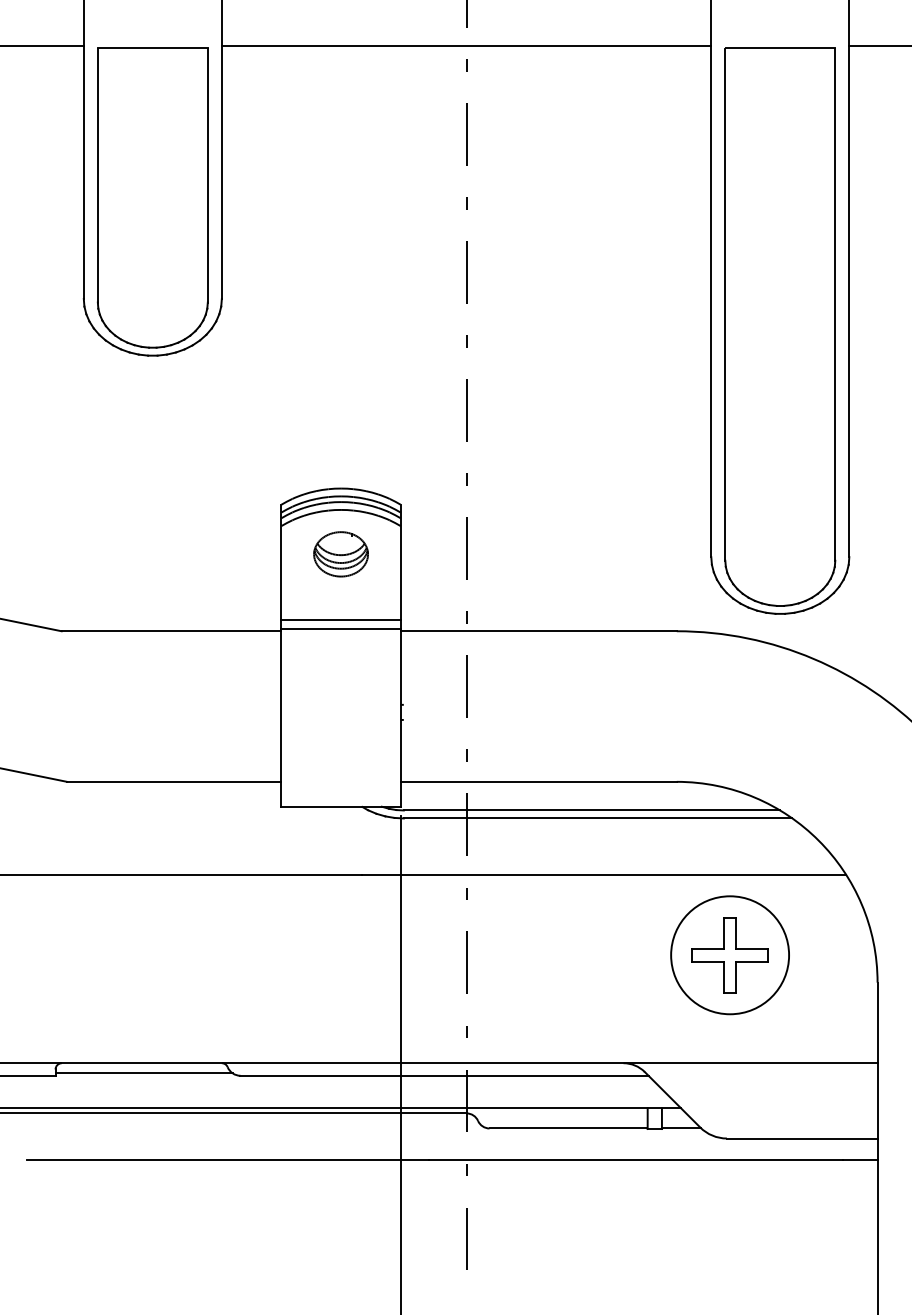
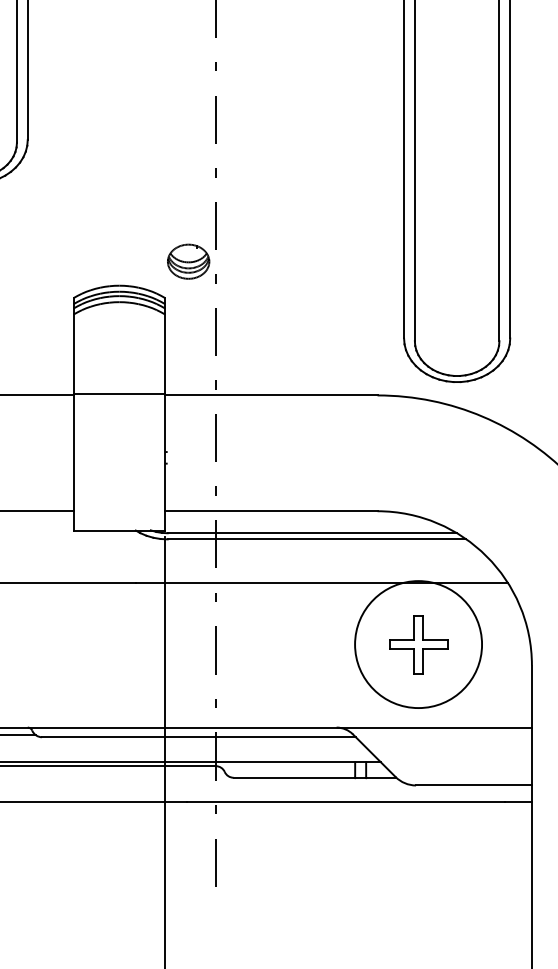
part: (340, 554) -> (188, 261), moved
line: (340, 619) -> (118, 386), removed
circle: (730, 955) -> (418, 644), size x1.4

